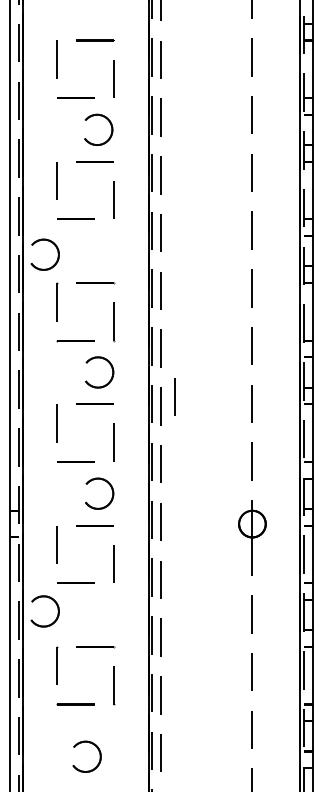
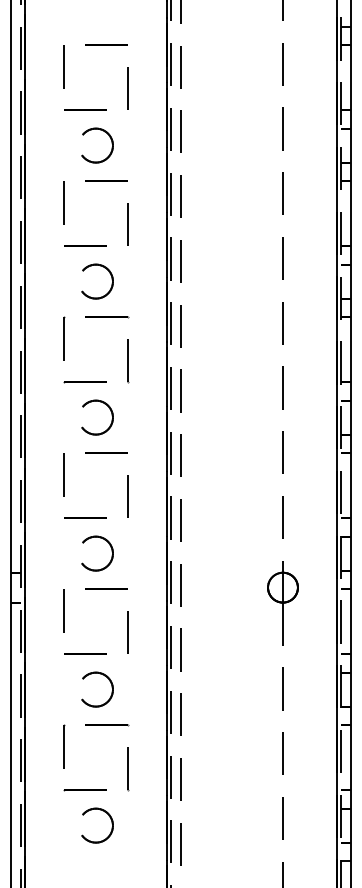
part: (111, 128) -> (111, 143), moved
part: (57, 252) -> (111, 279), moved
part: (112, 370) -> (111, 415), moved
line: (175, 396) -> (196, 444), removed
part: (112, 491) -> (111, 551), moved
part: (57, 609) -> (111, 687), moved
part: (99, 754) -> (111, 823), moved

